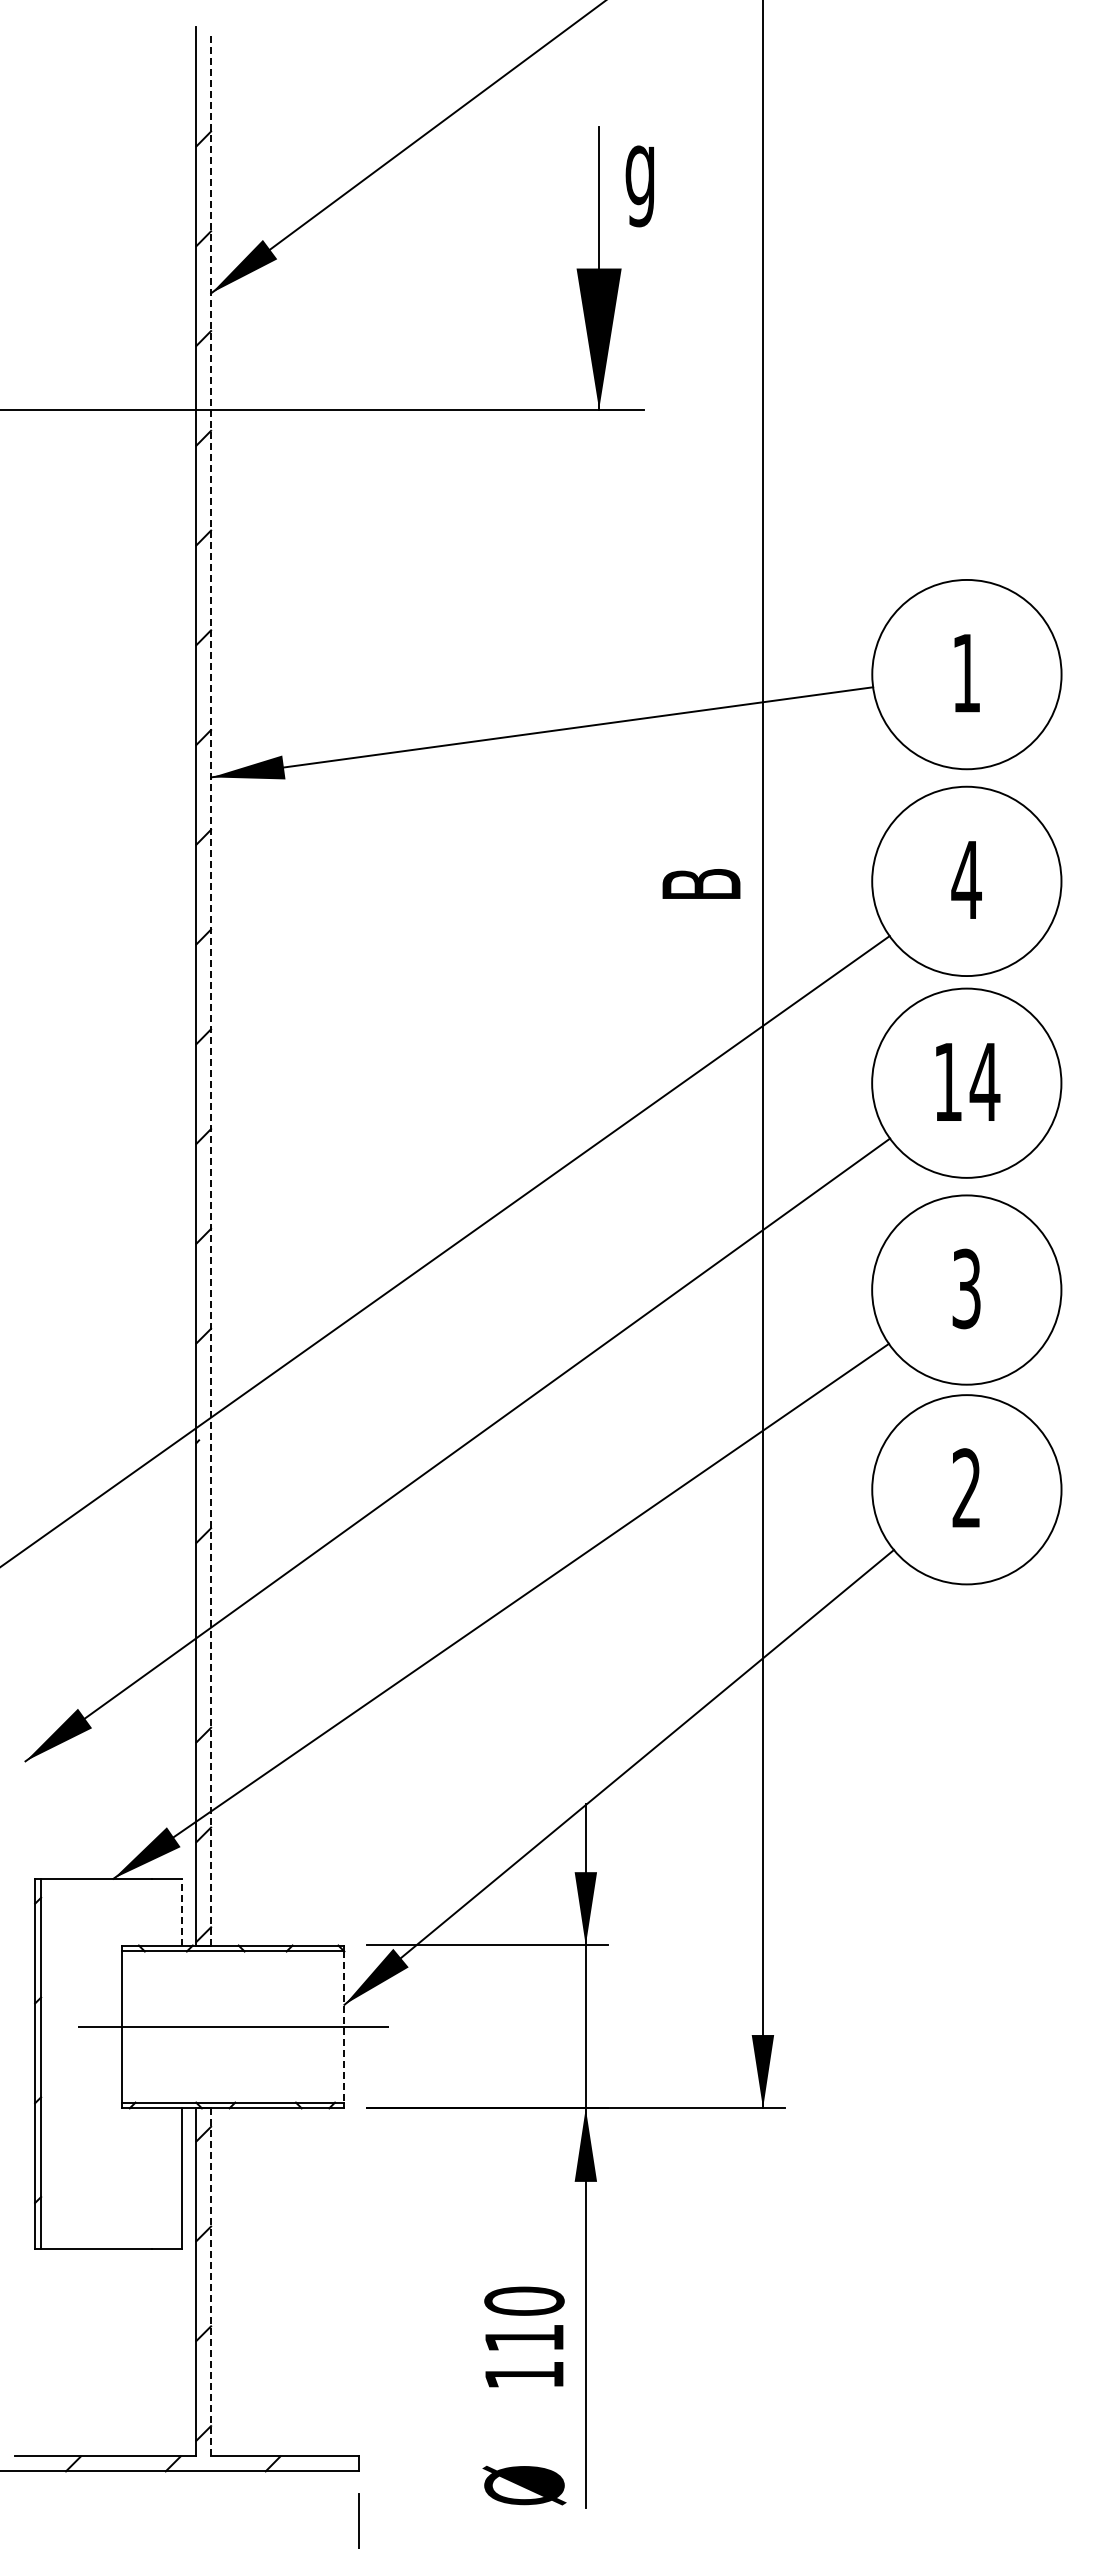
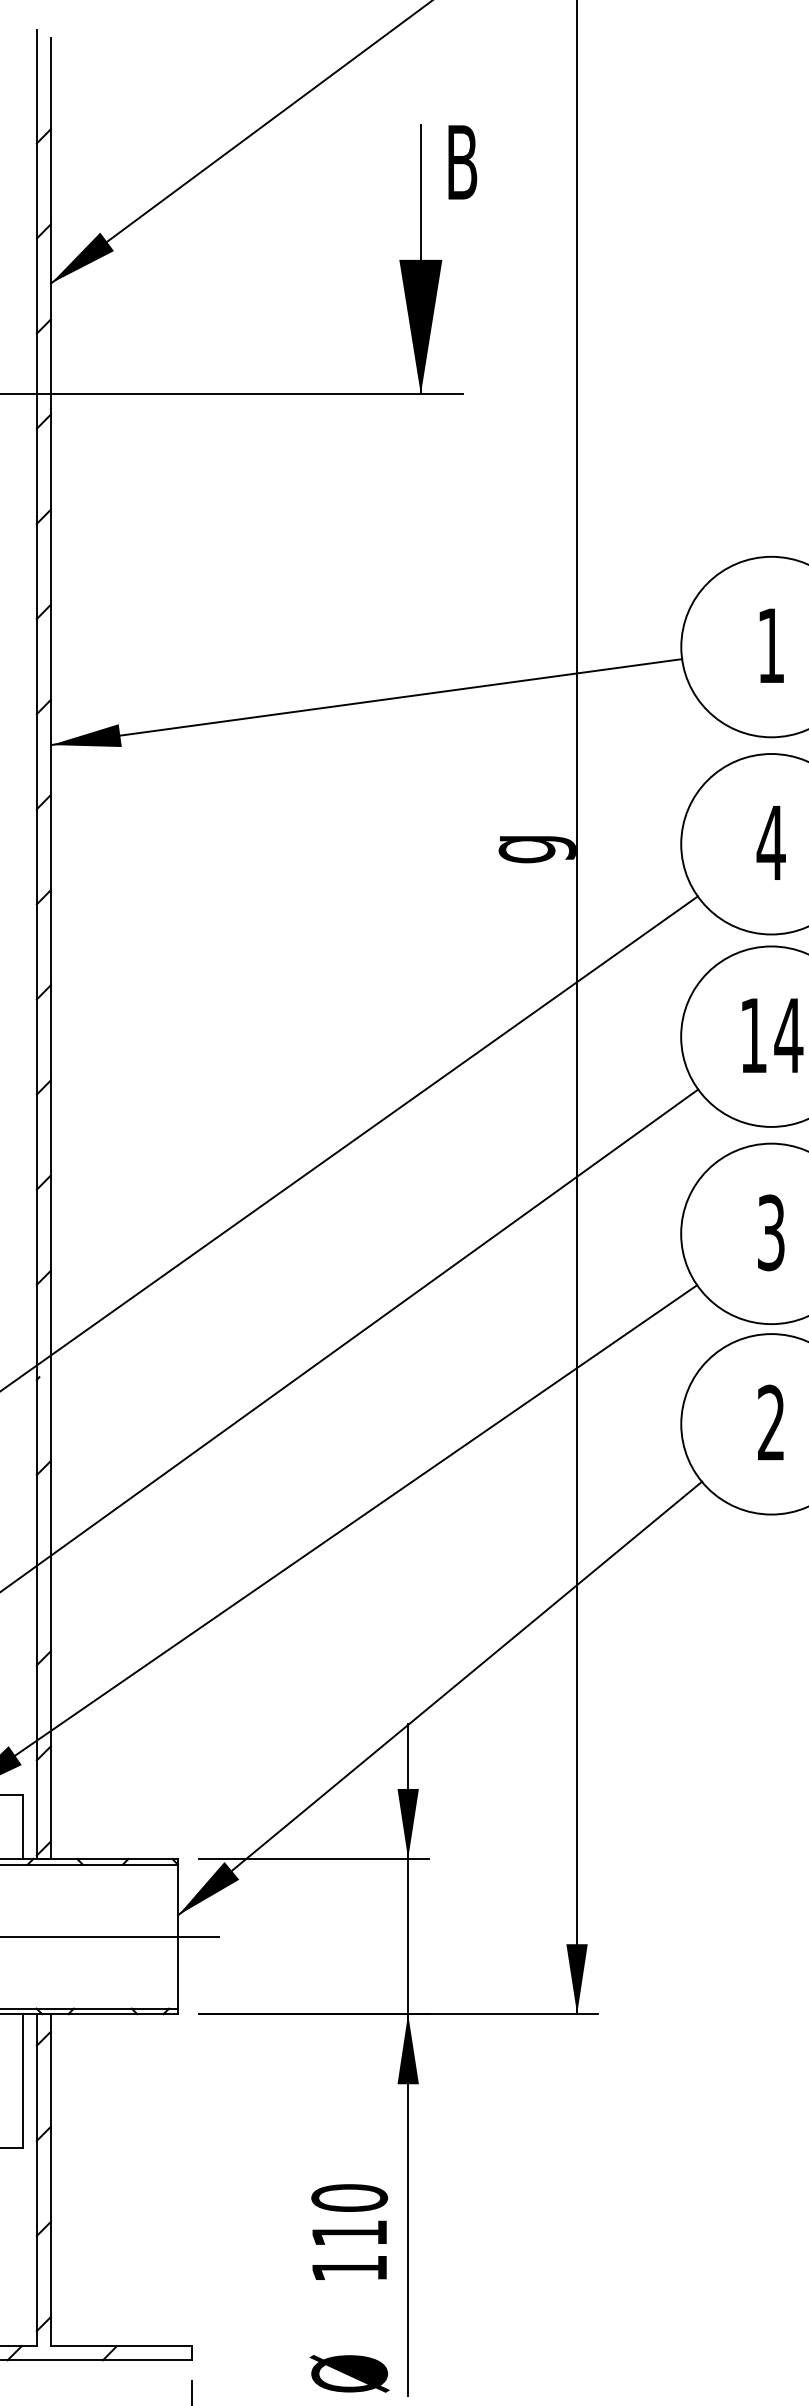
text: (641, 177) -> (461, 173), g -> B
text: (711, 885) -> (527, 848), B -> g
line: (211, 990) -> (51, 948), dashed -> solid
line: (181, 1911) -> (22, 1826), dashed -> solid
line: (344, 2026) -> (178, 1936), dashed -> solid
line: (211, 2281) -> (51, 2179), dashed -> solid

